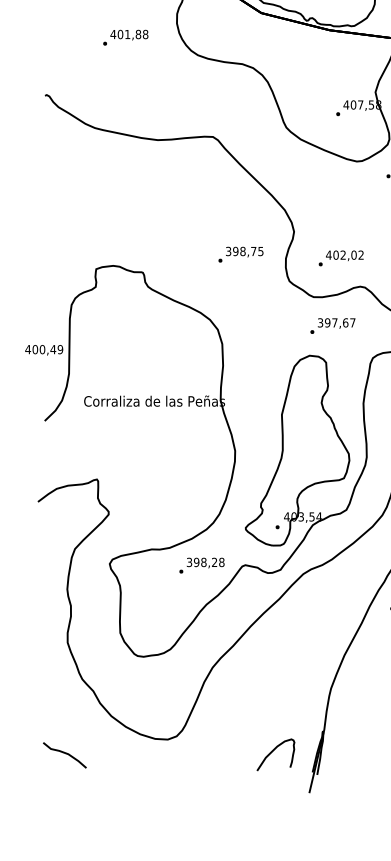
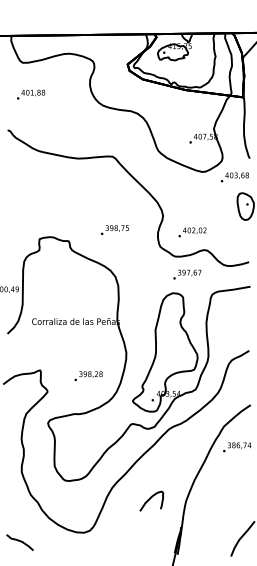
text: (126, 37) -> (31, 94), moved
text: (240, 253) -> (114, 229), moved
text: (201, 566) -> (88, 376), moved
curve: (273, 751) -> (150, 499), moved

